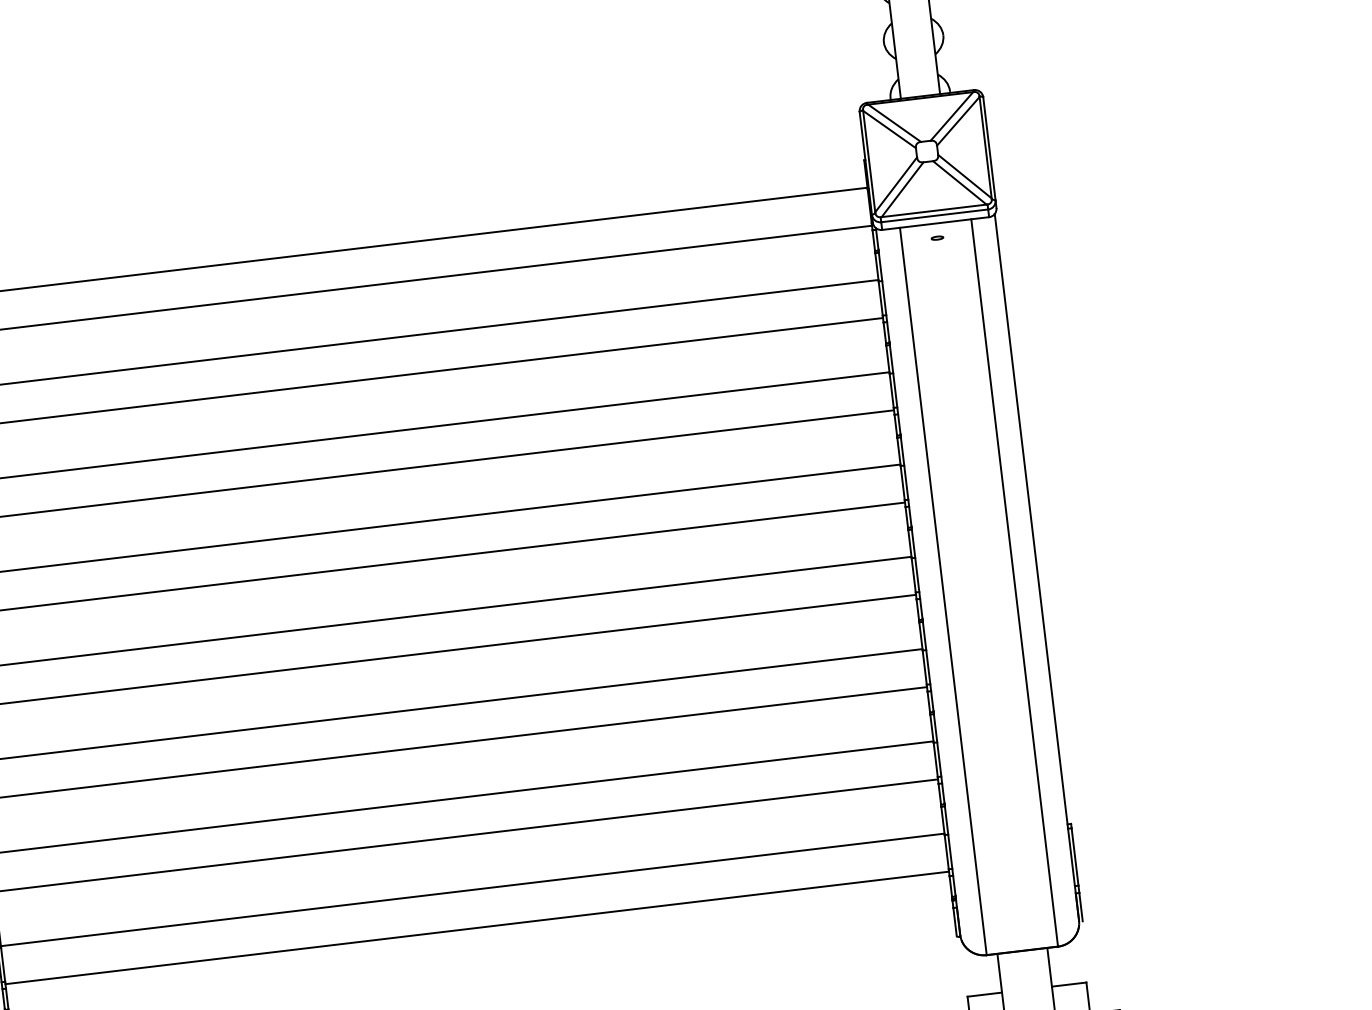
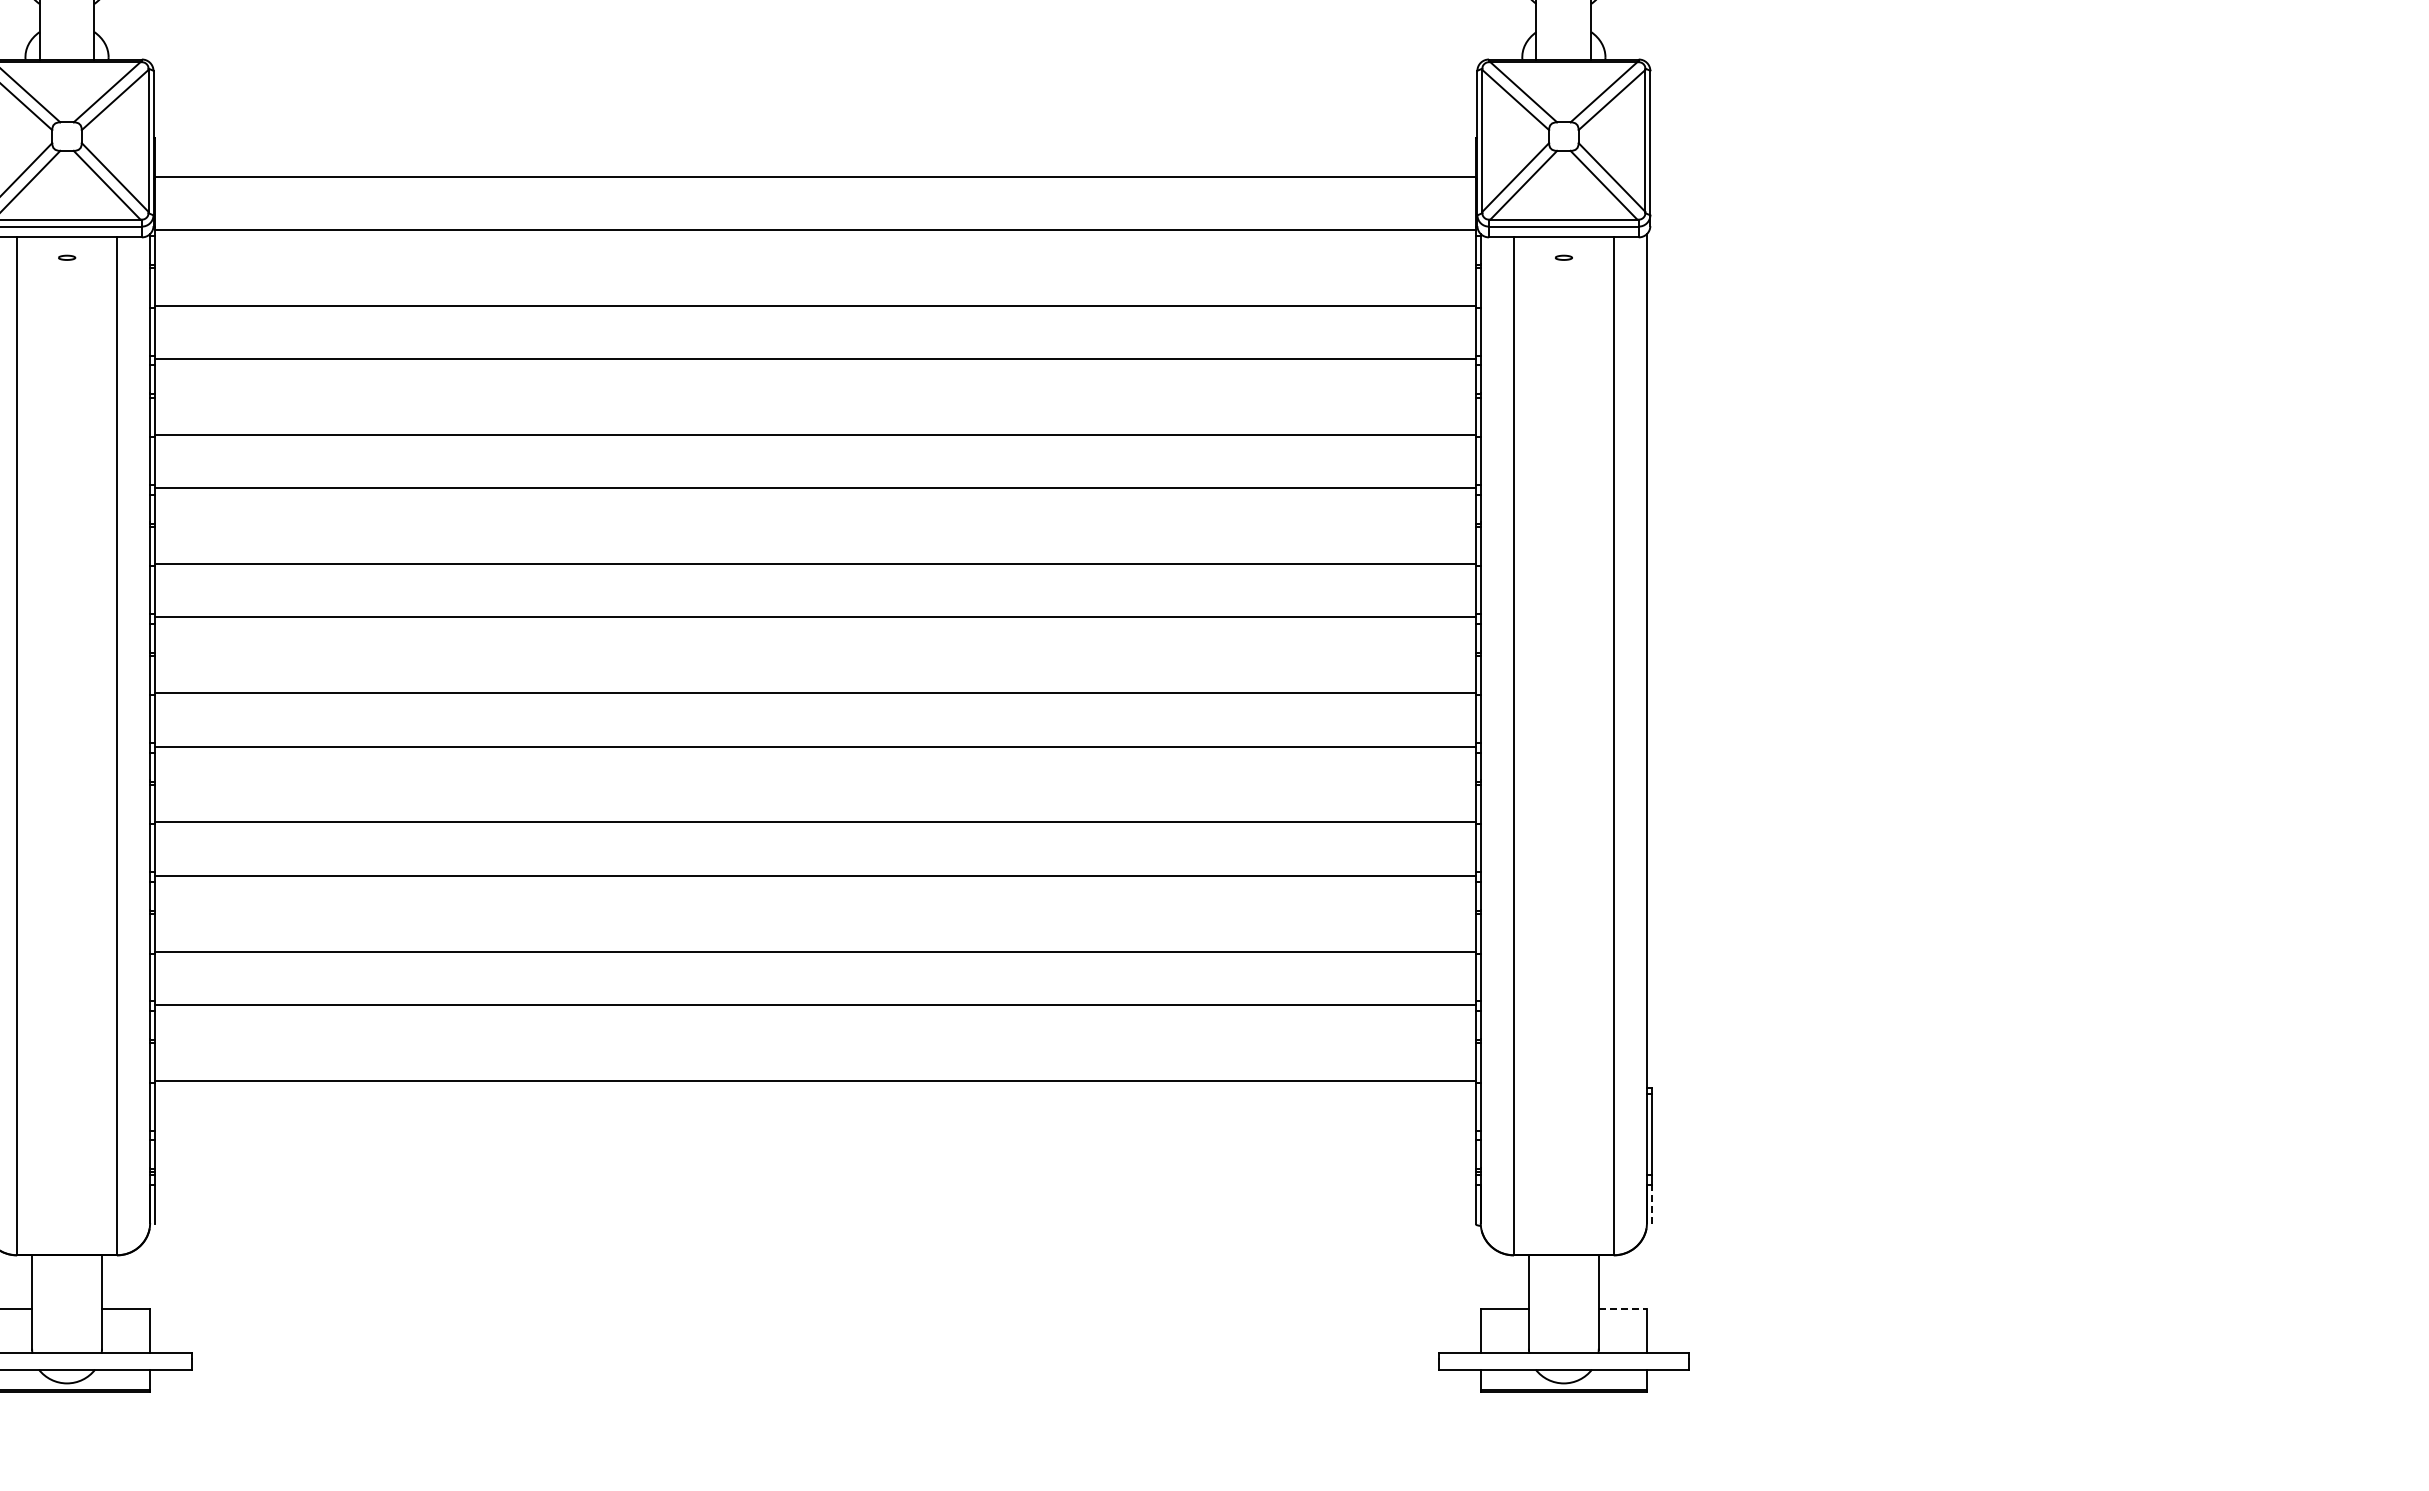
line: (1081, 907) -> (1652, 1204), solid -> dashed
line: (477, 927) -> (815, 1133), removed
line: (1069, 984) -> (1623, 1309), solid -> dashed

